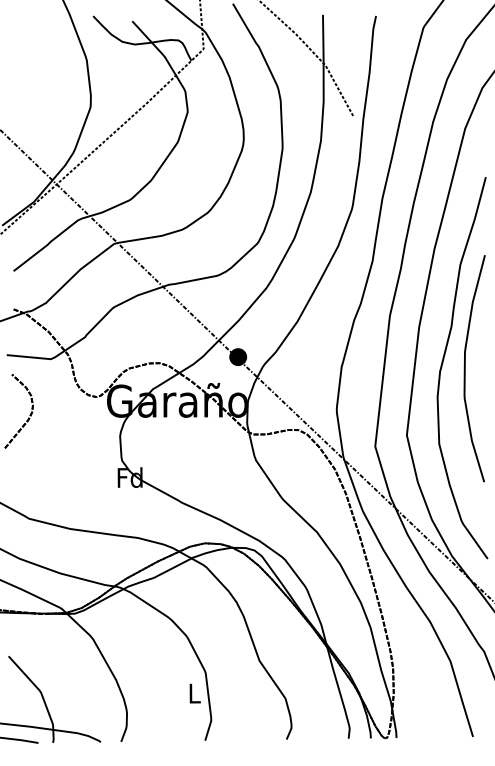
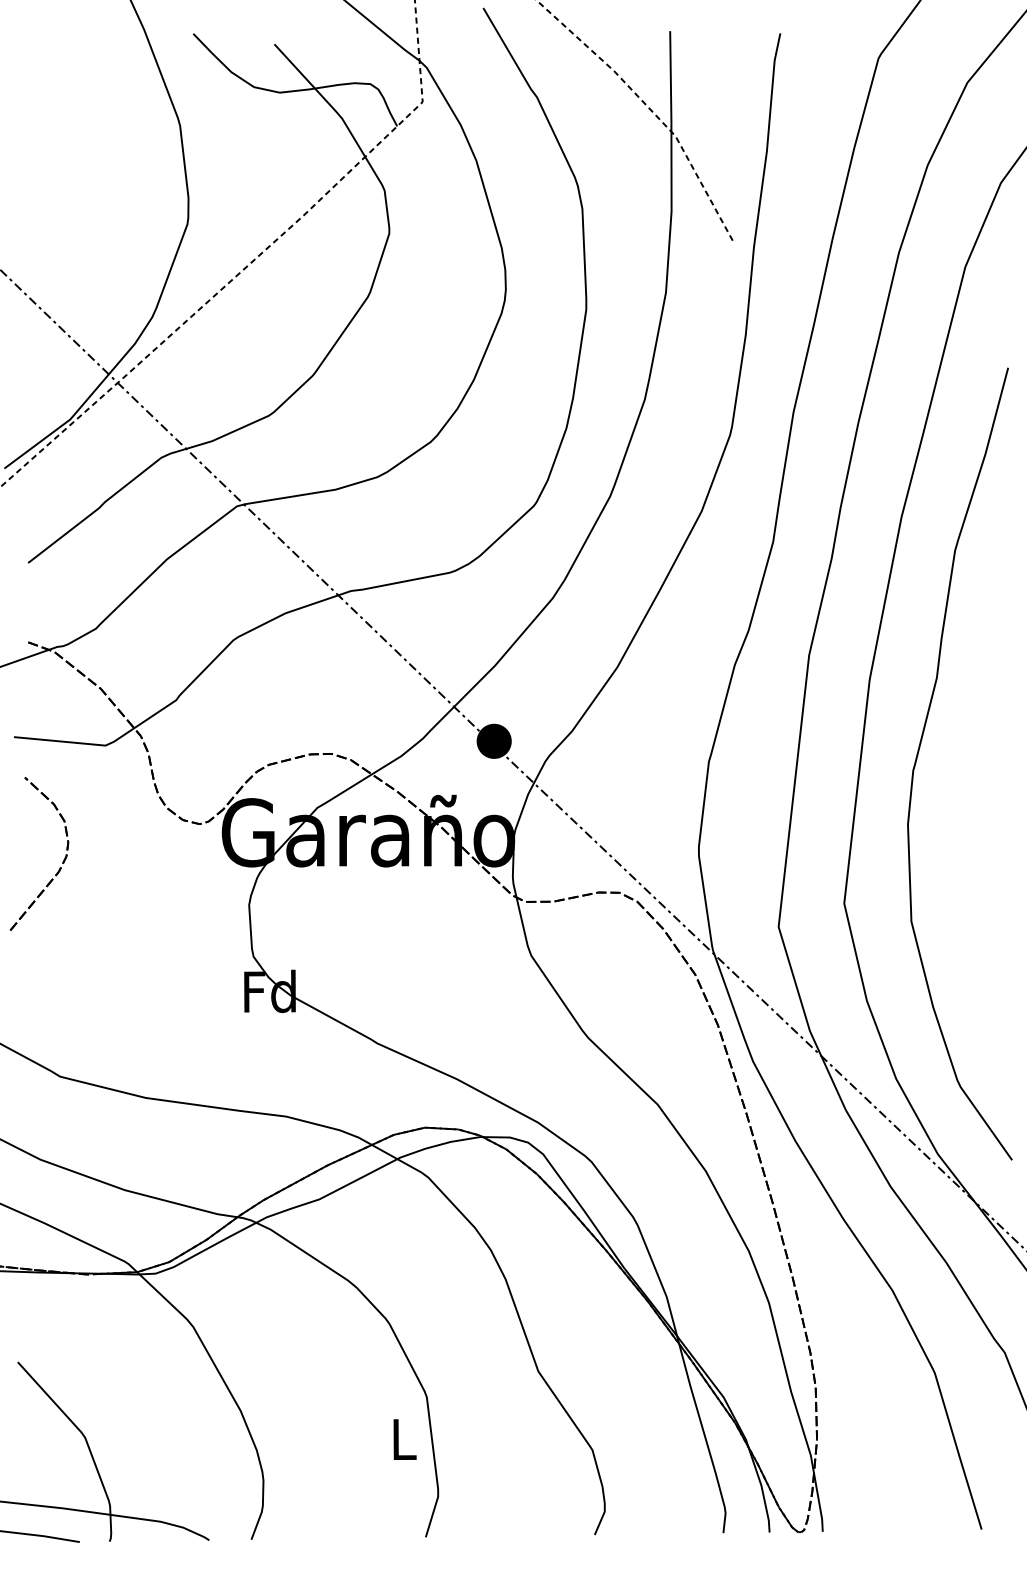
curve: (465, 368) -> (965, 764), removed

